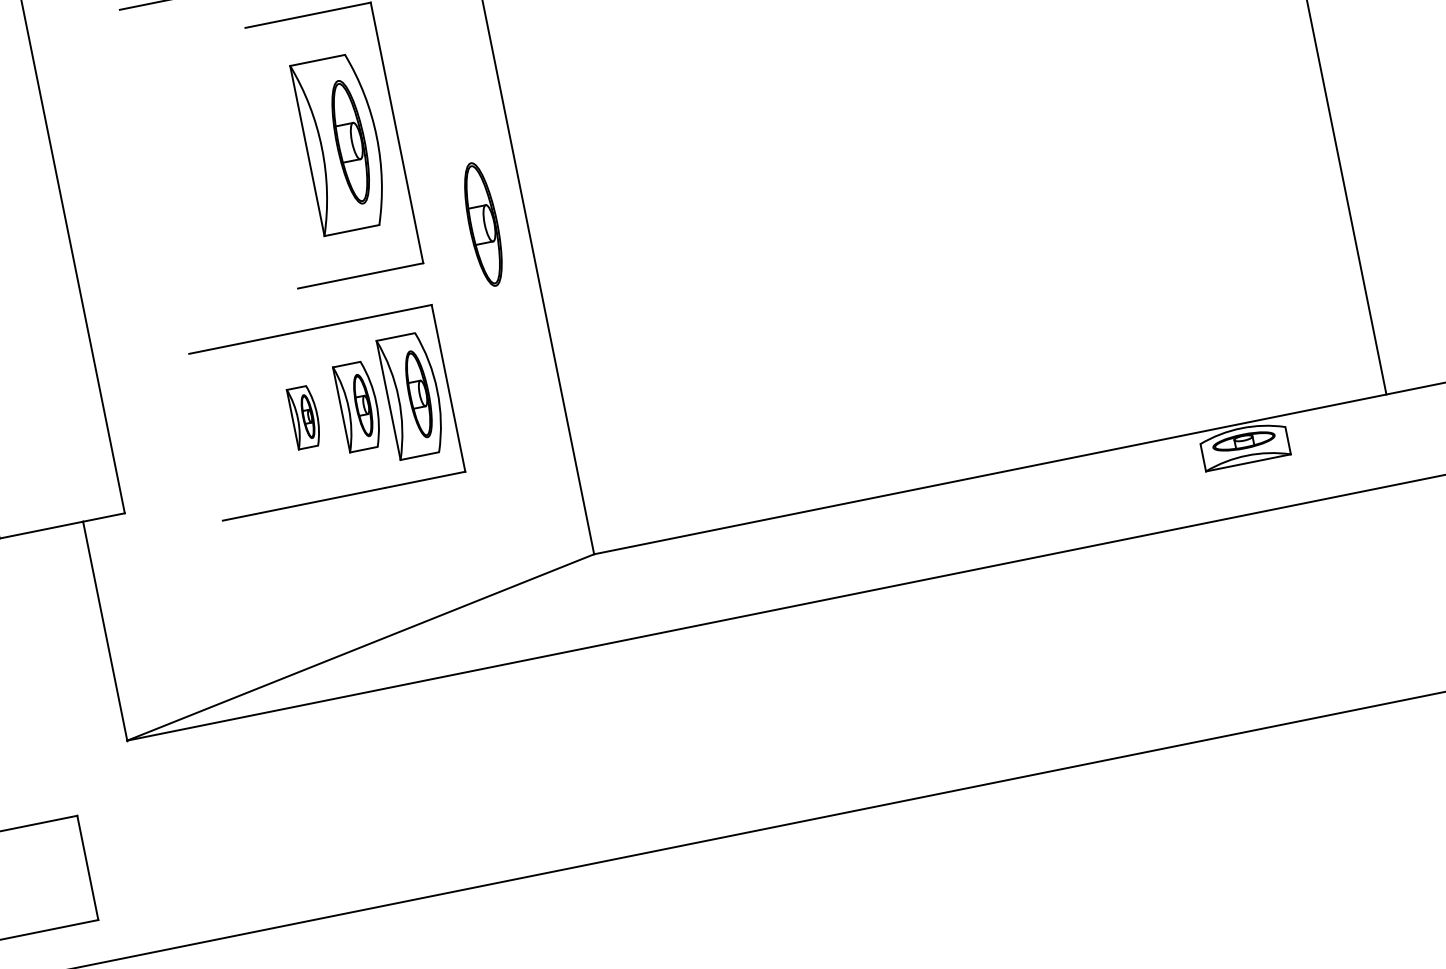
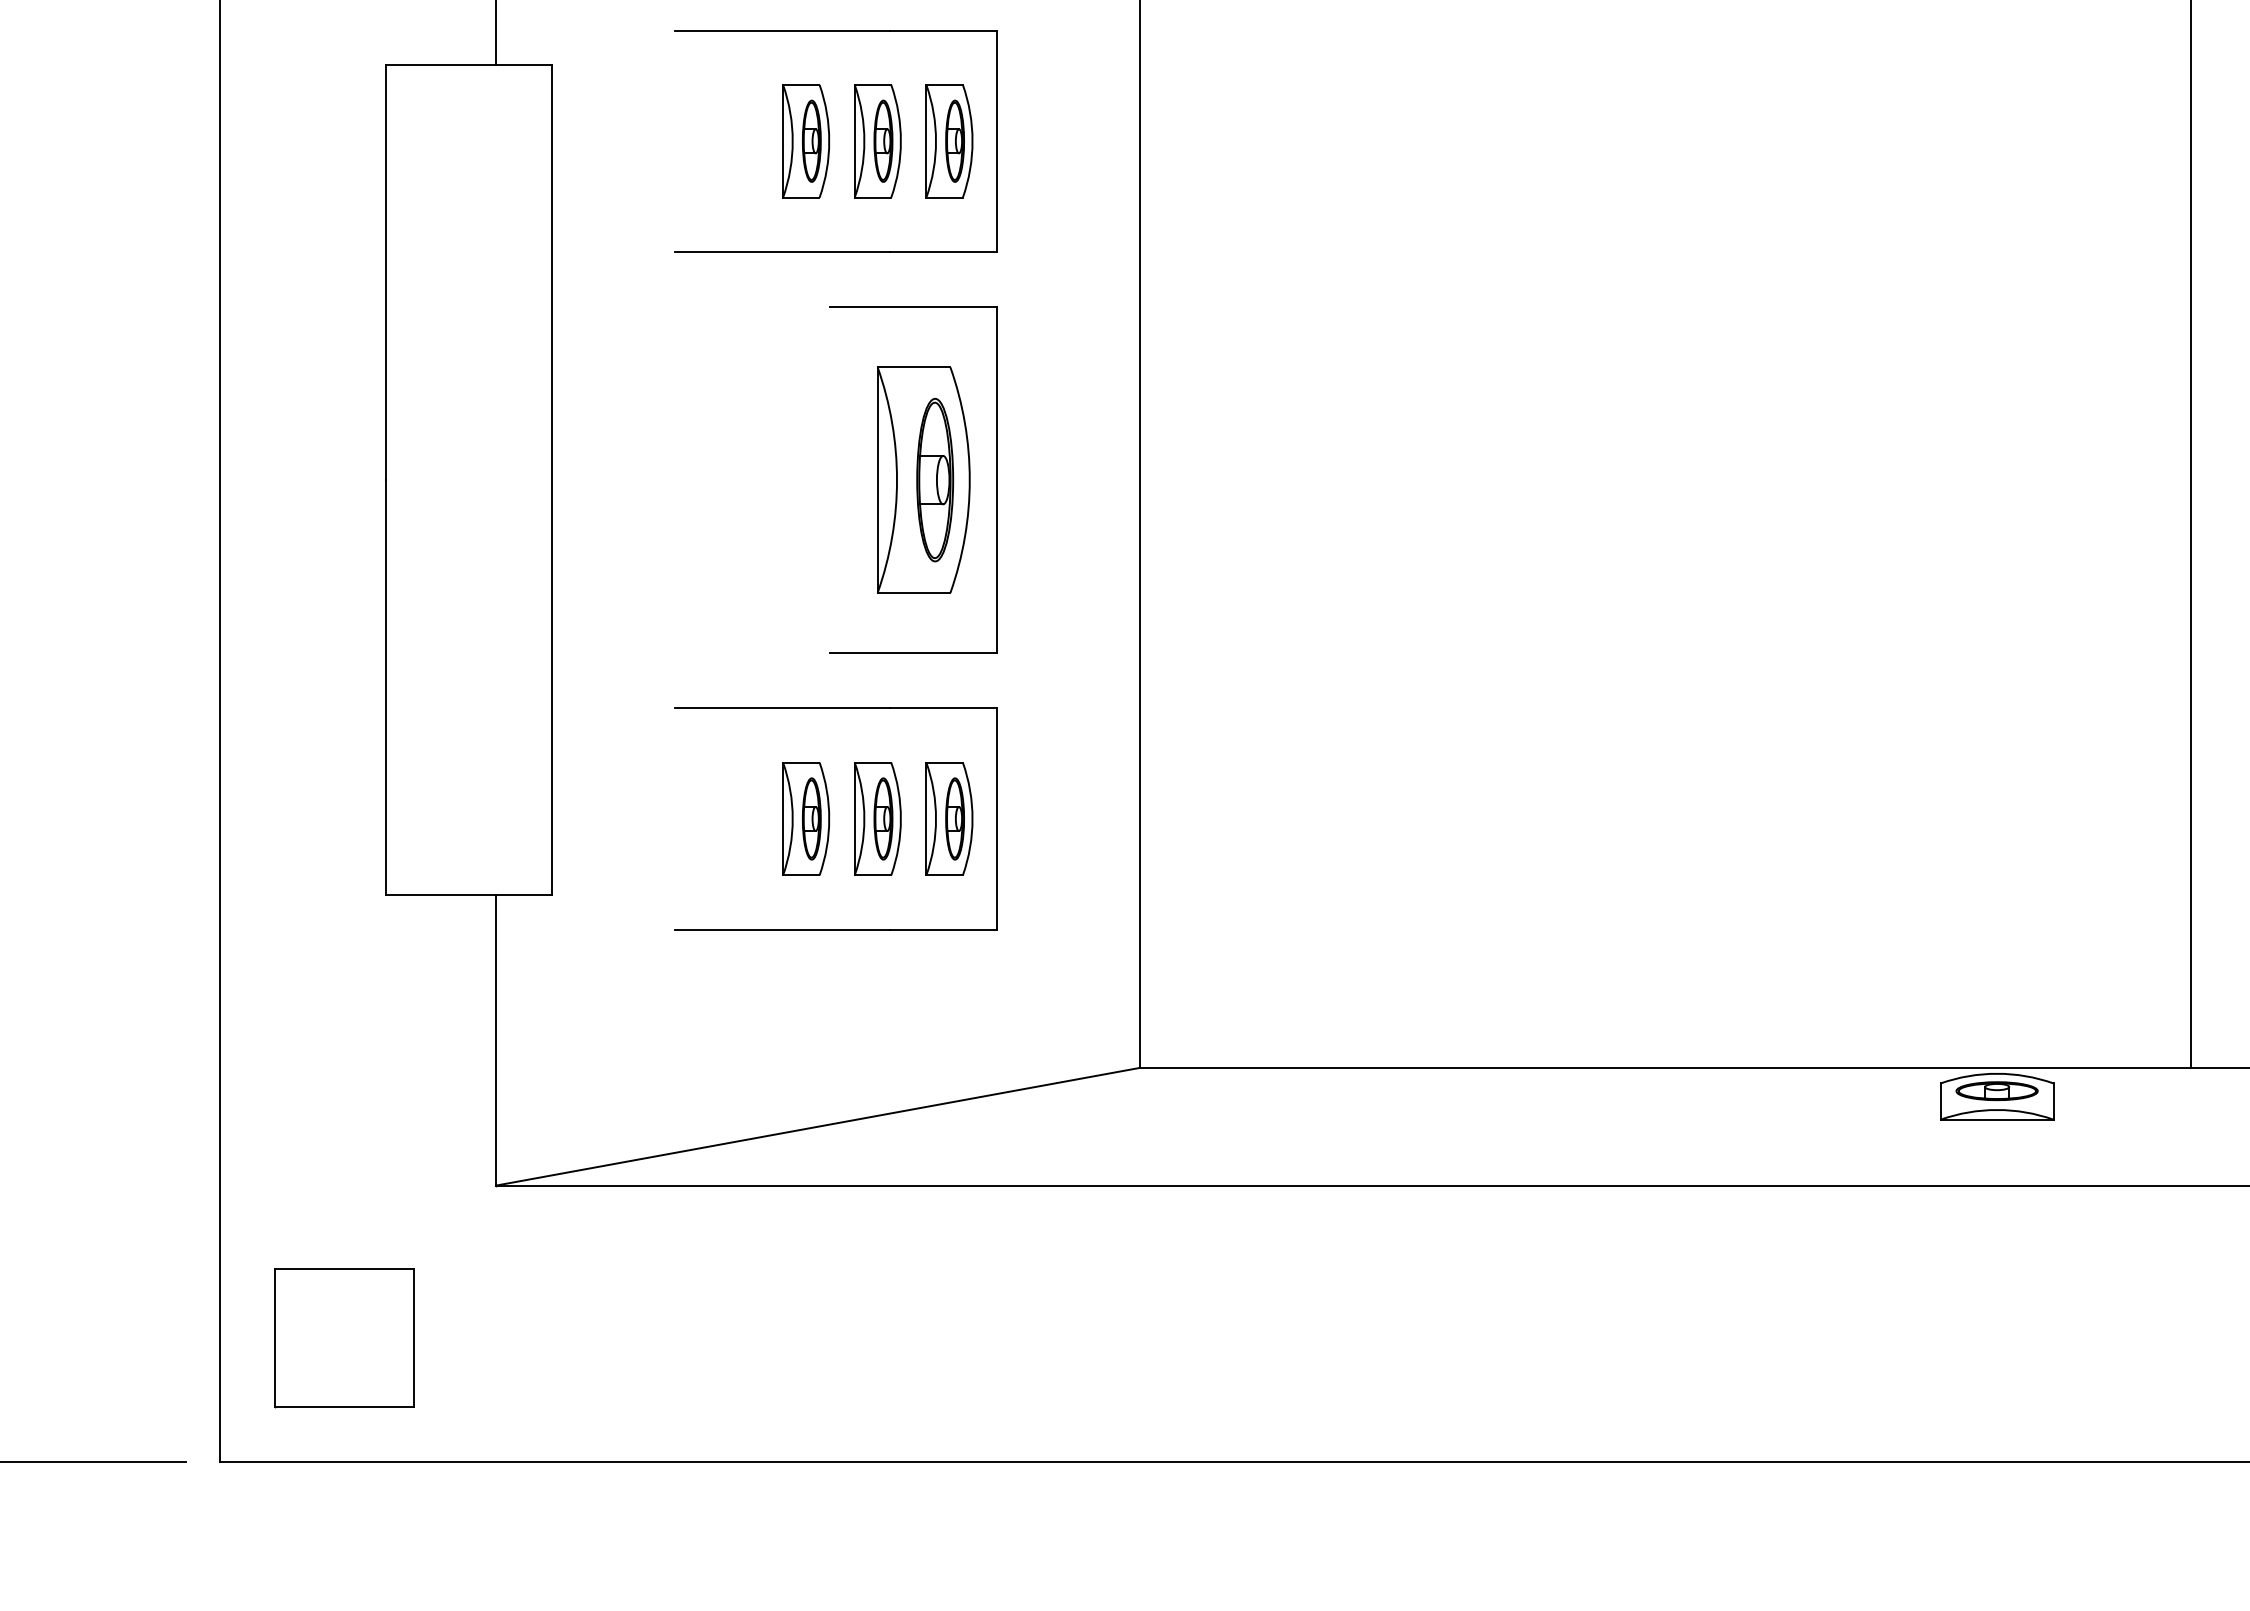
part: (483, 224) -> (1083, 619), removed
part: (412, 395) -> (949, 818), size x0.71
part: (305, 416) -> (806, 818), size x1.43

